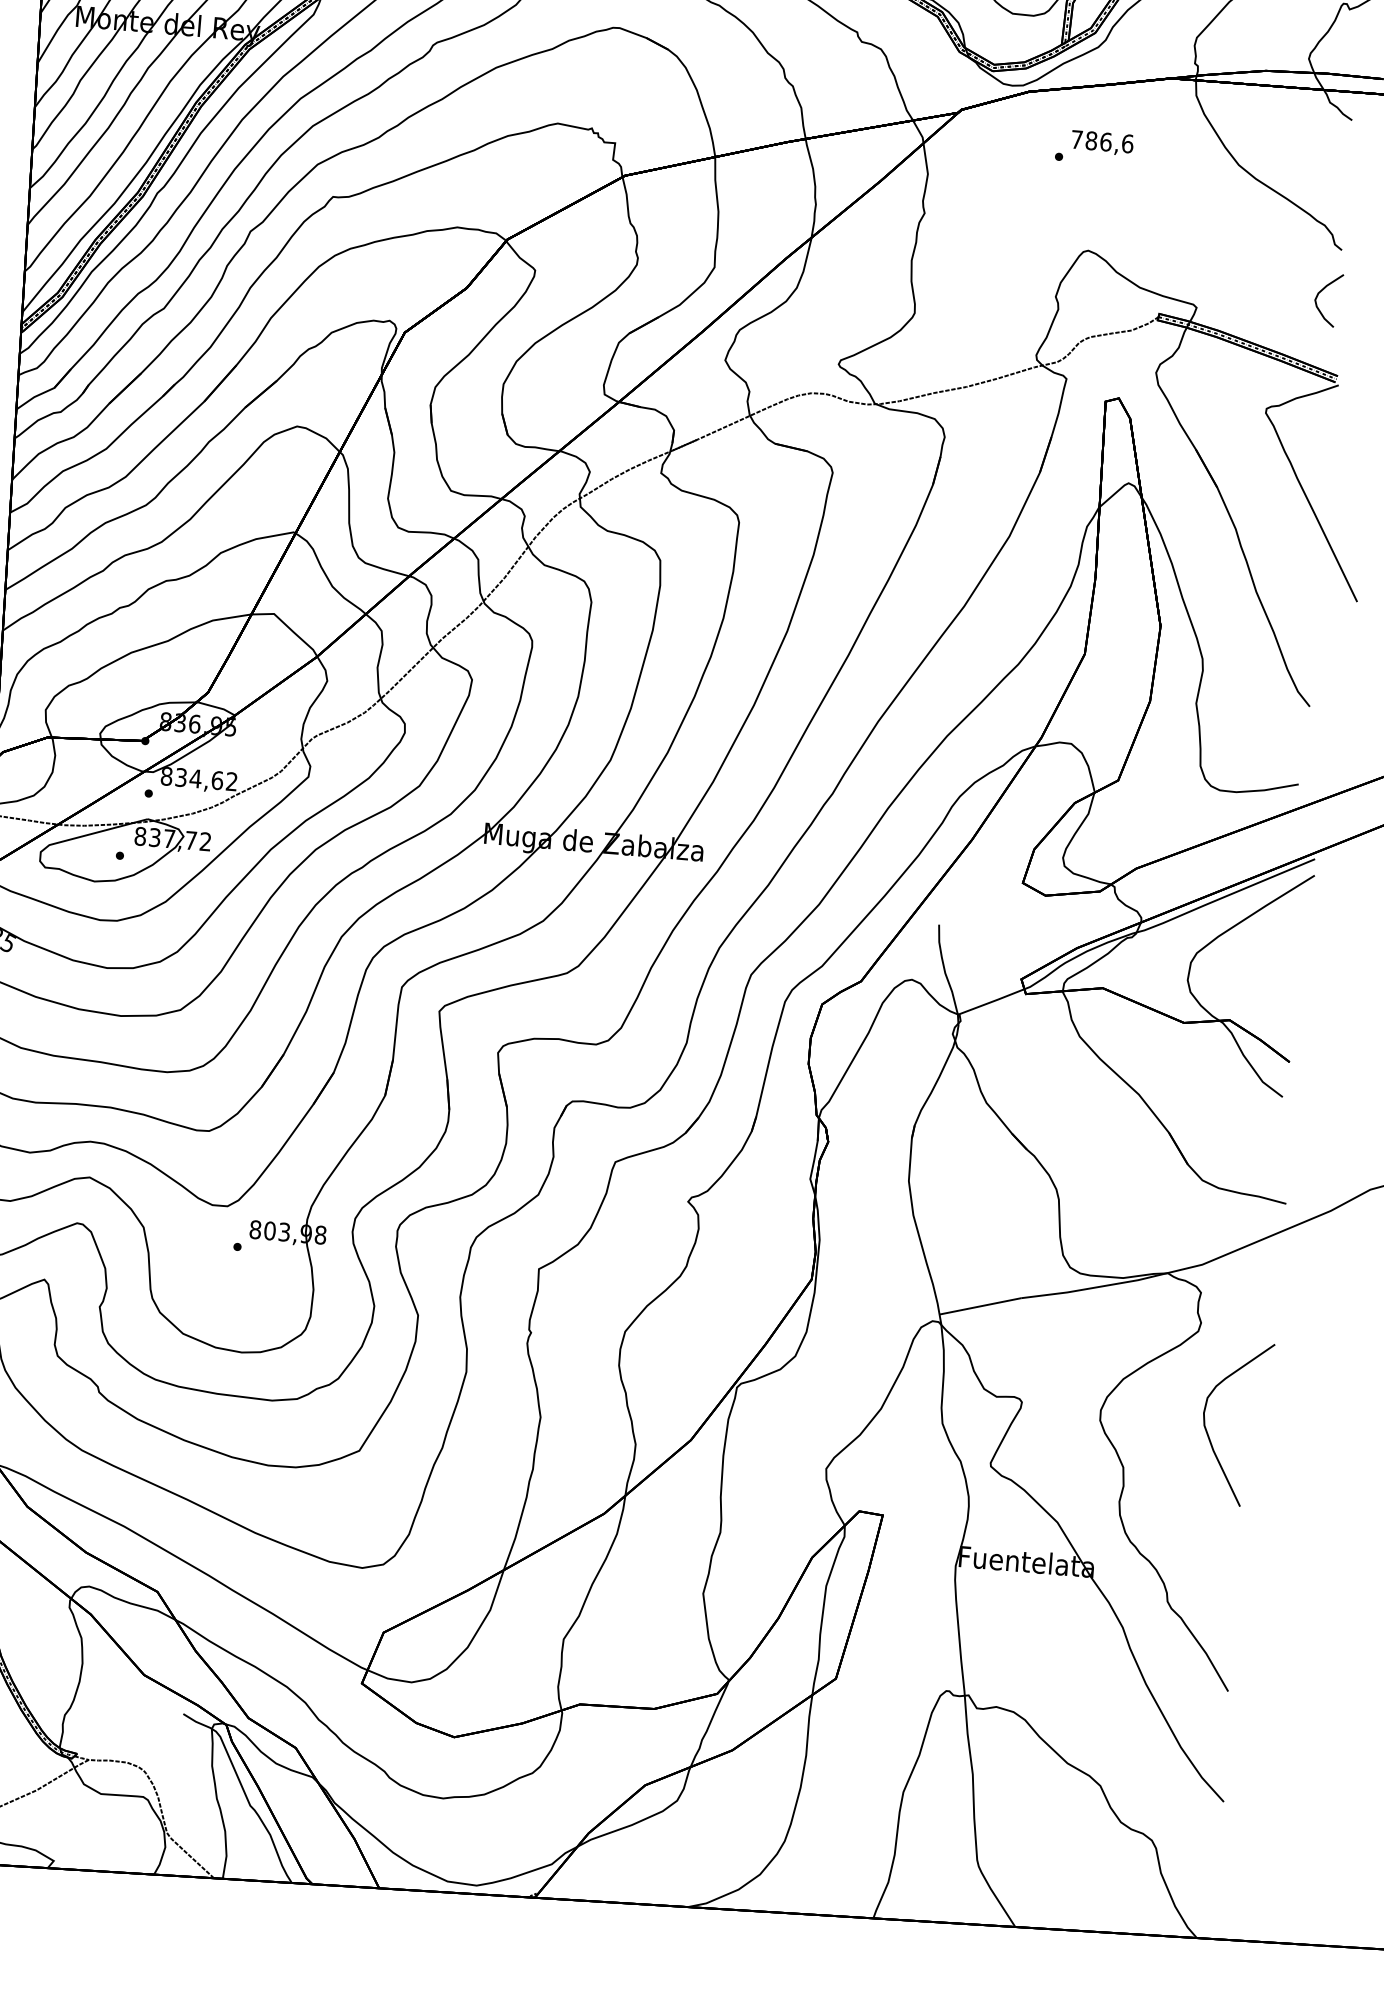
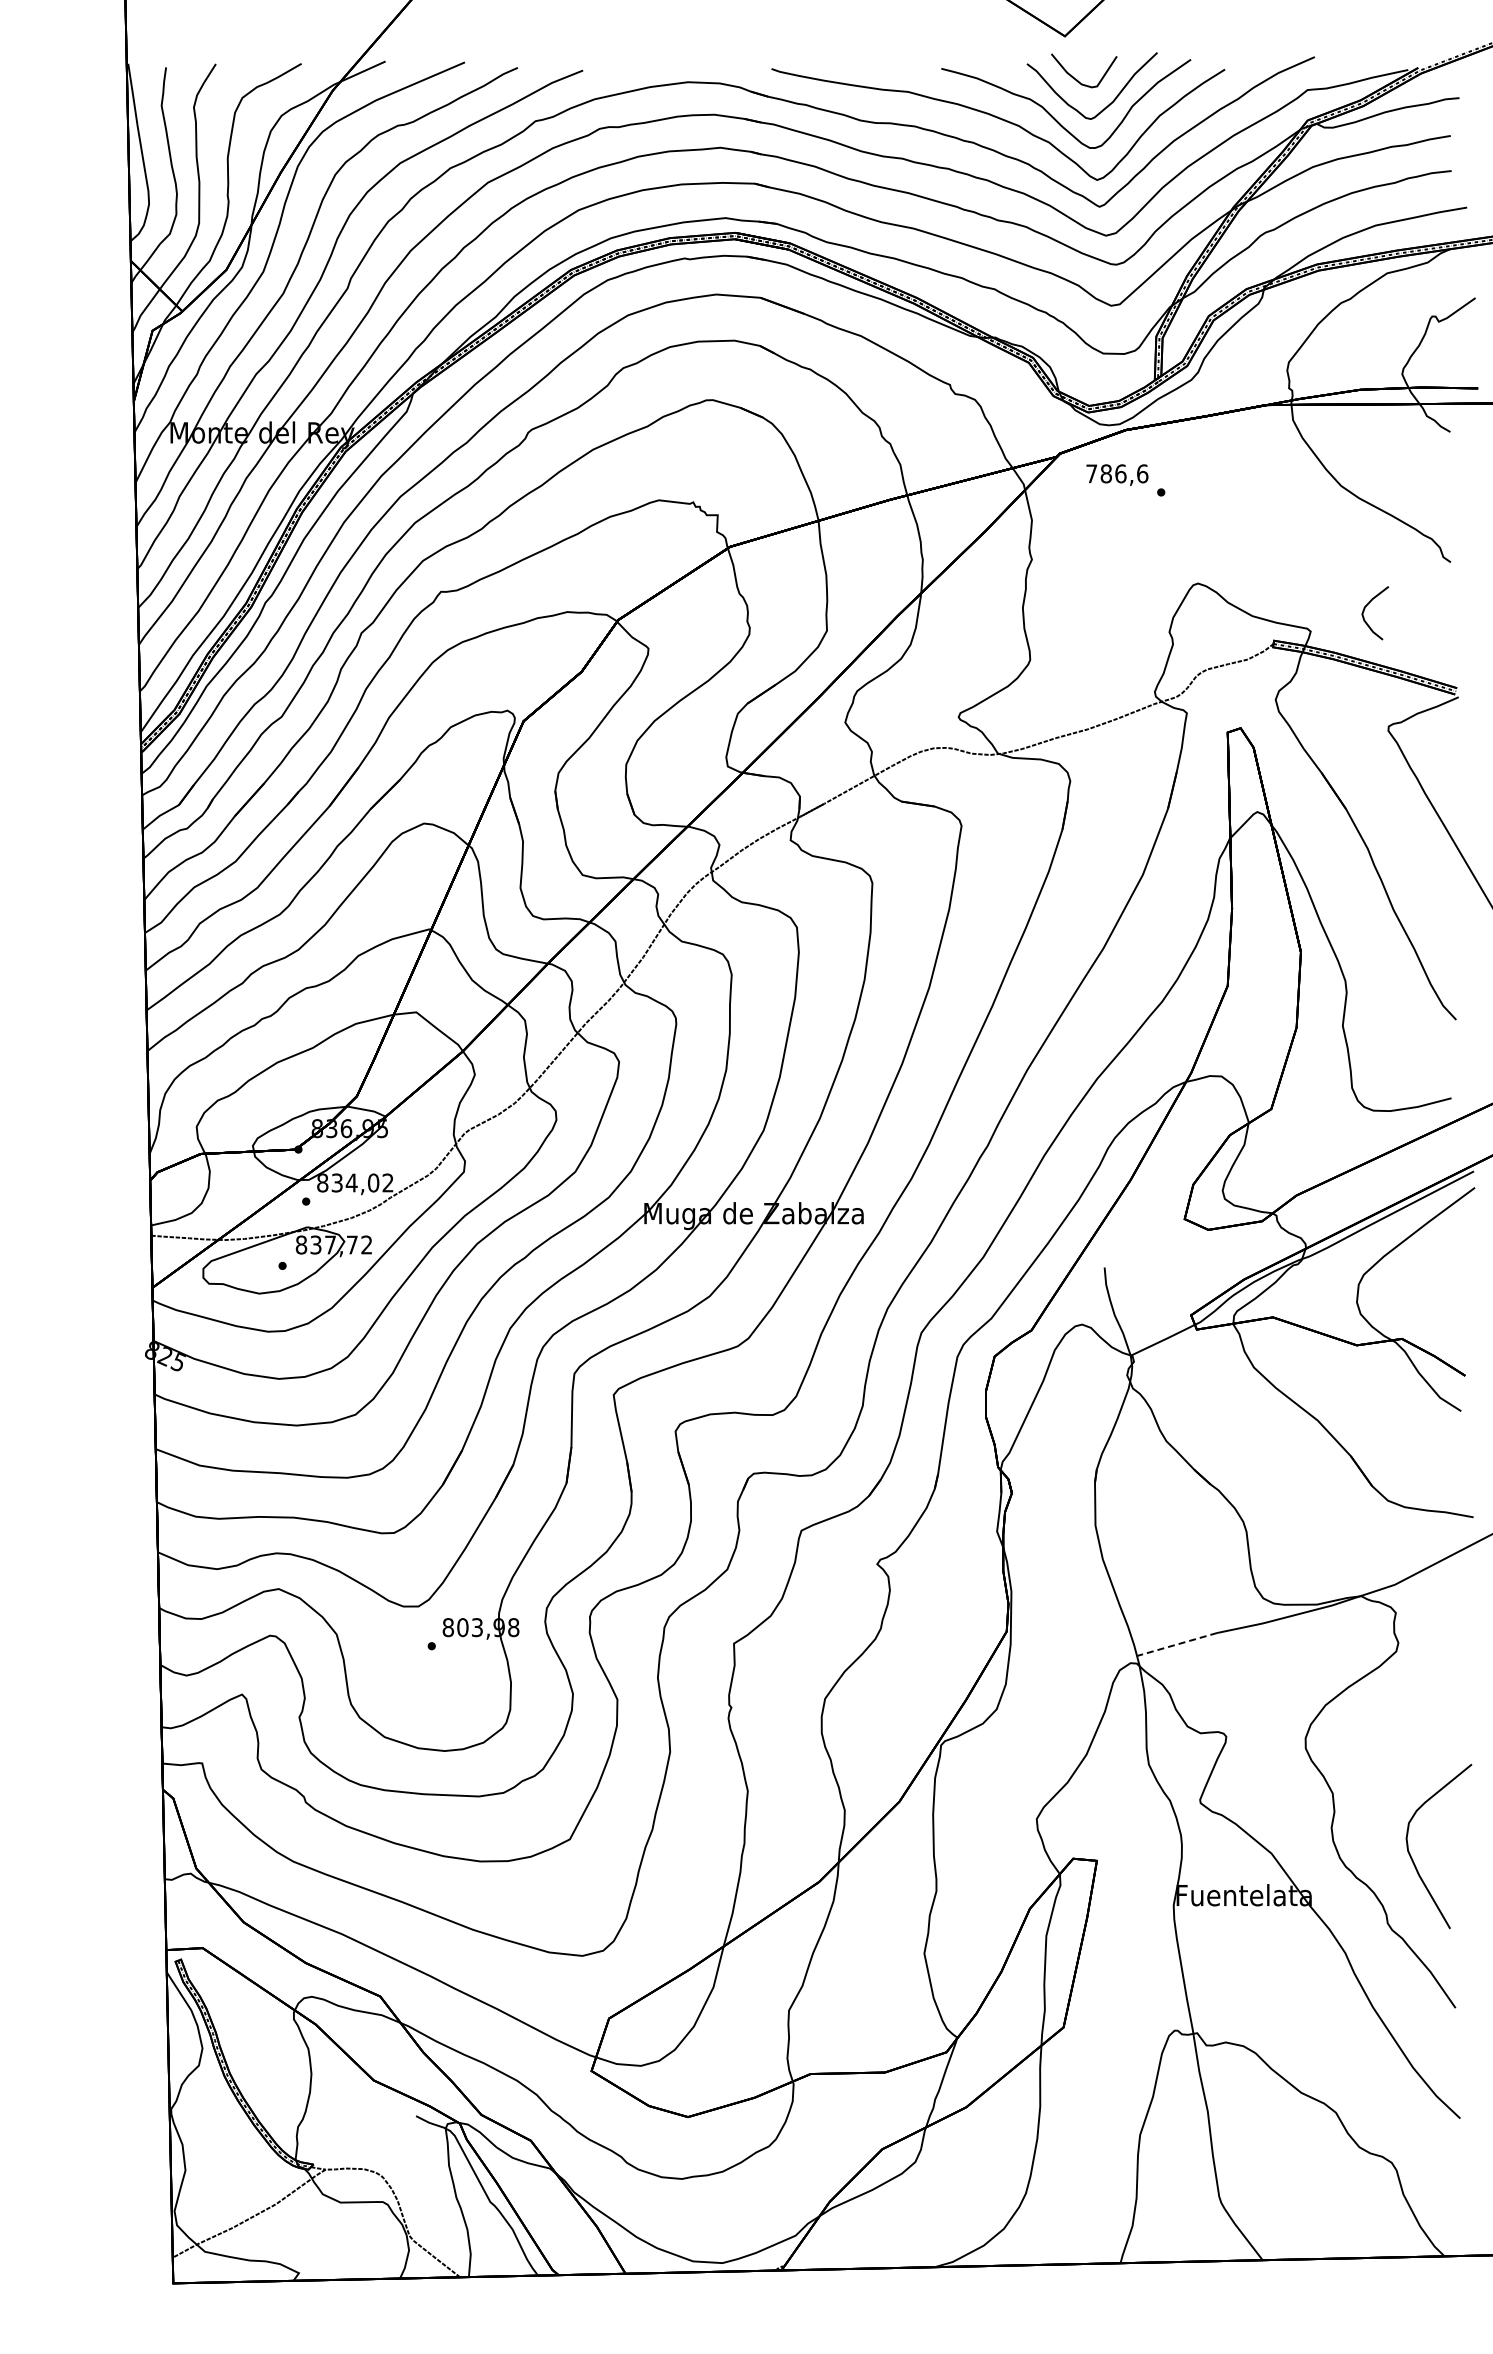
text: (1102, 142) -> (1117, 474), moved
curve: (1318, 294) -> (1365, 608), moved
text: (217, 780) -> (373, 1182), 834,62 -> 834,02
line: (980, 1306) -> (1177, 1644), solid -> dashed
curve: (1208, 1432) -> (1412, 1857), moved

